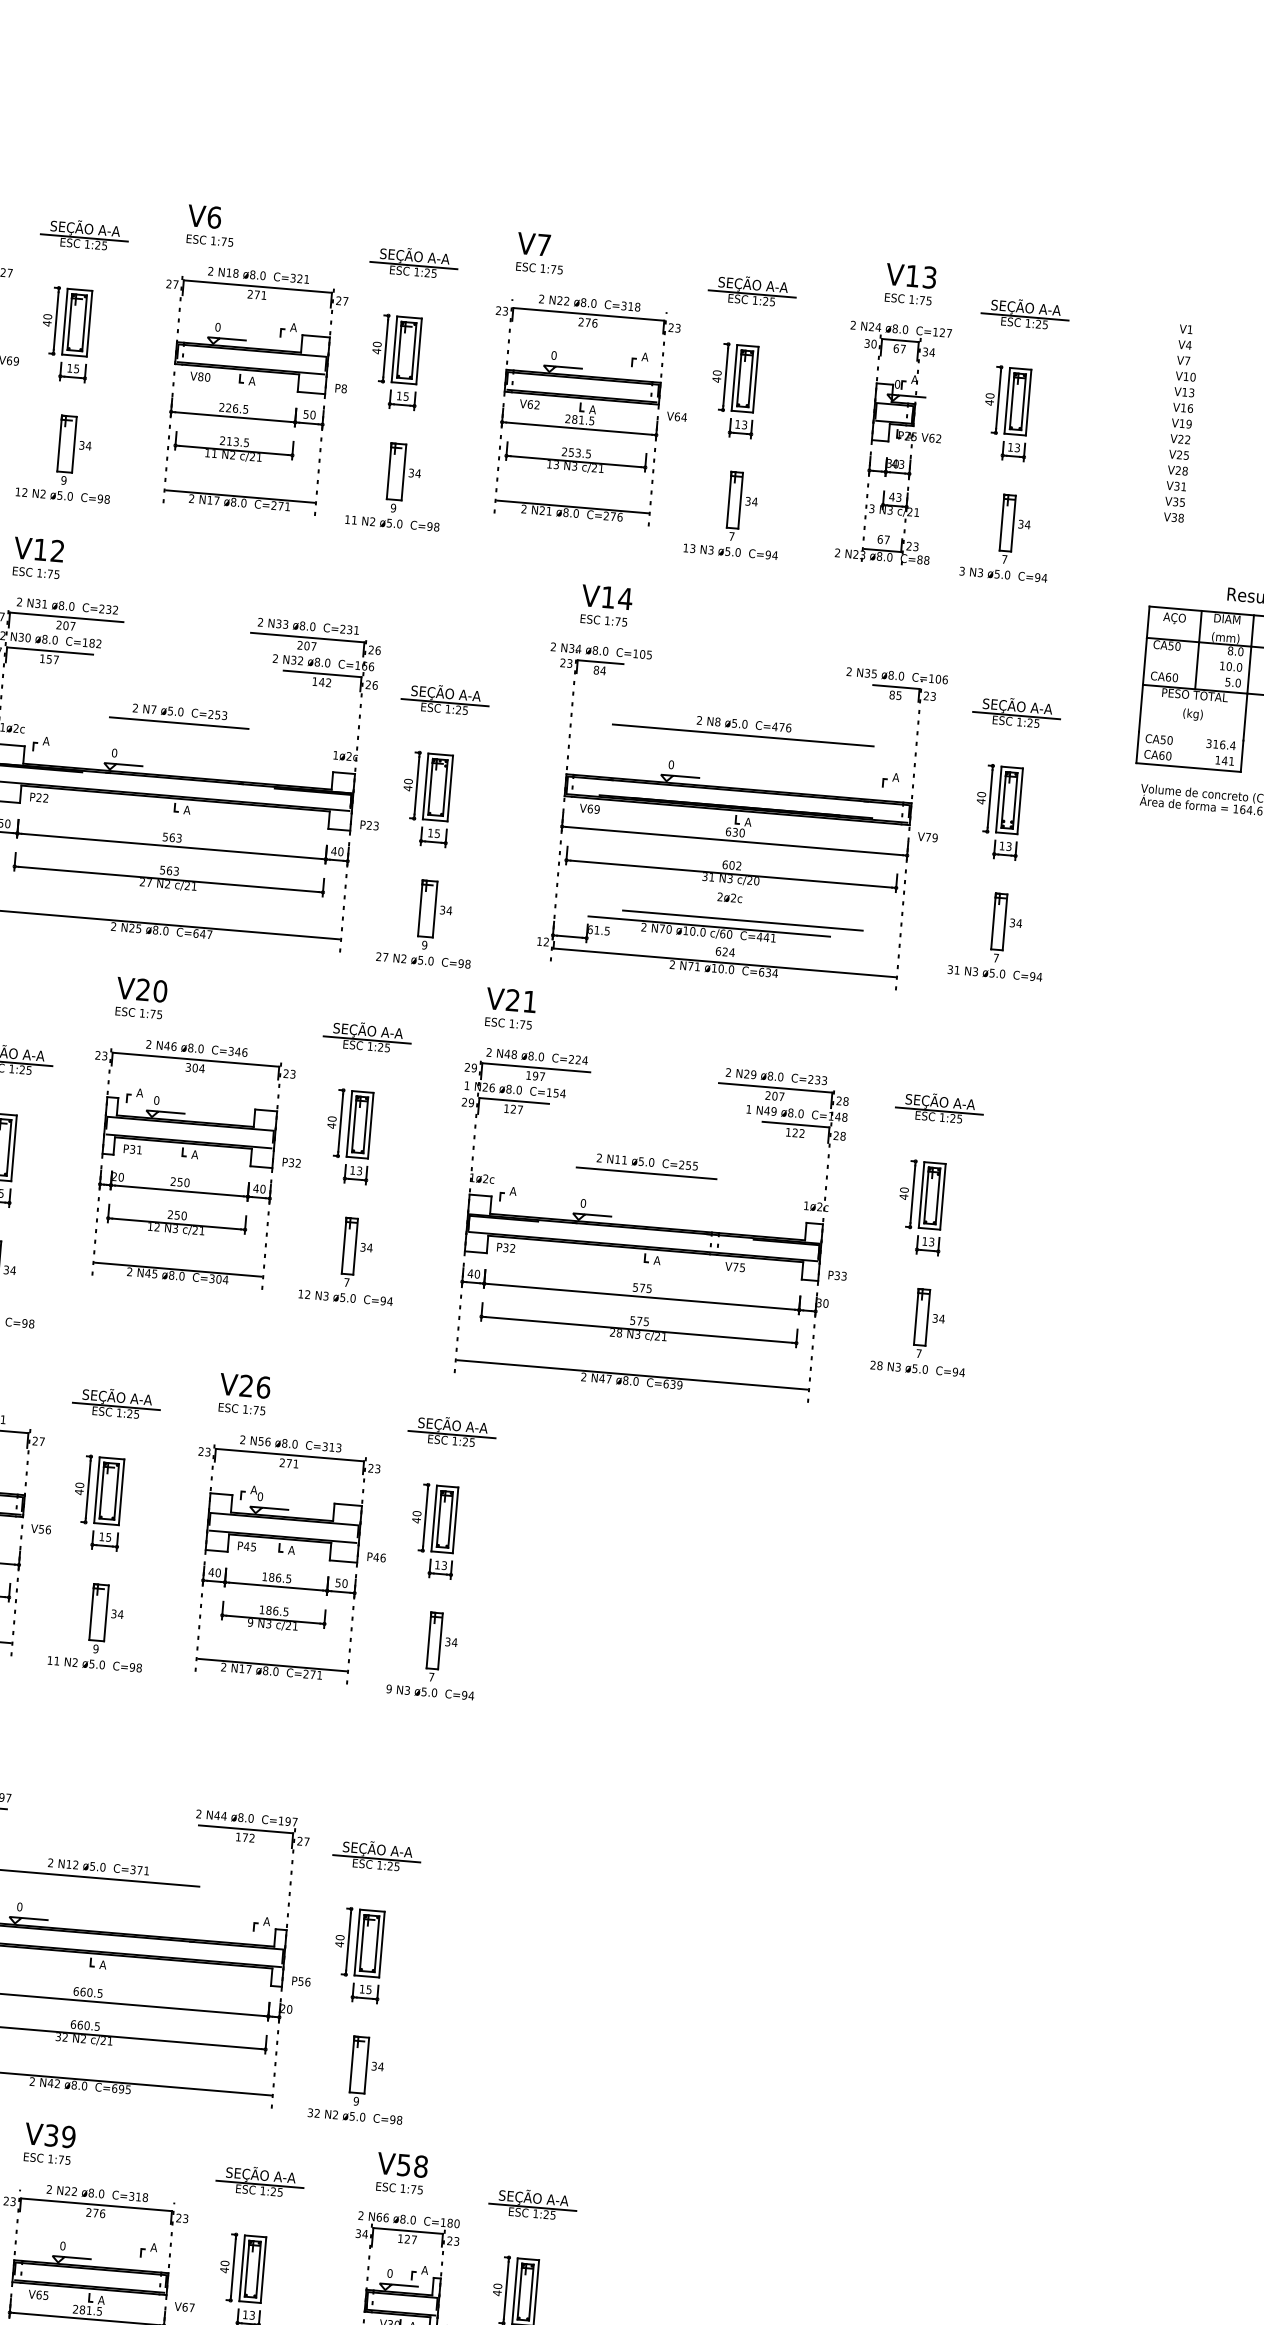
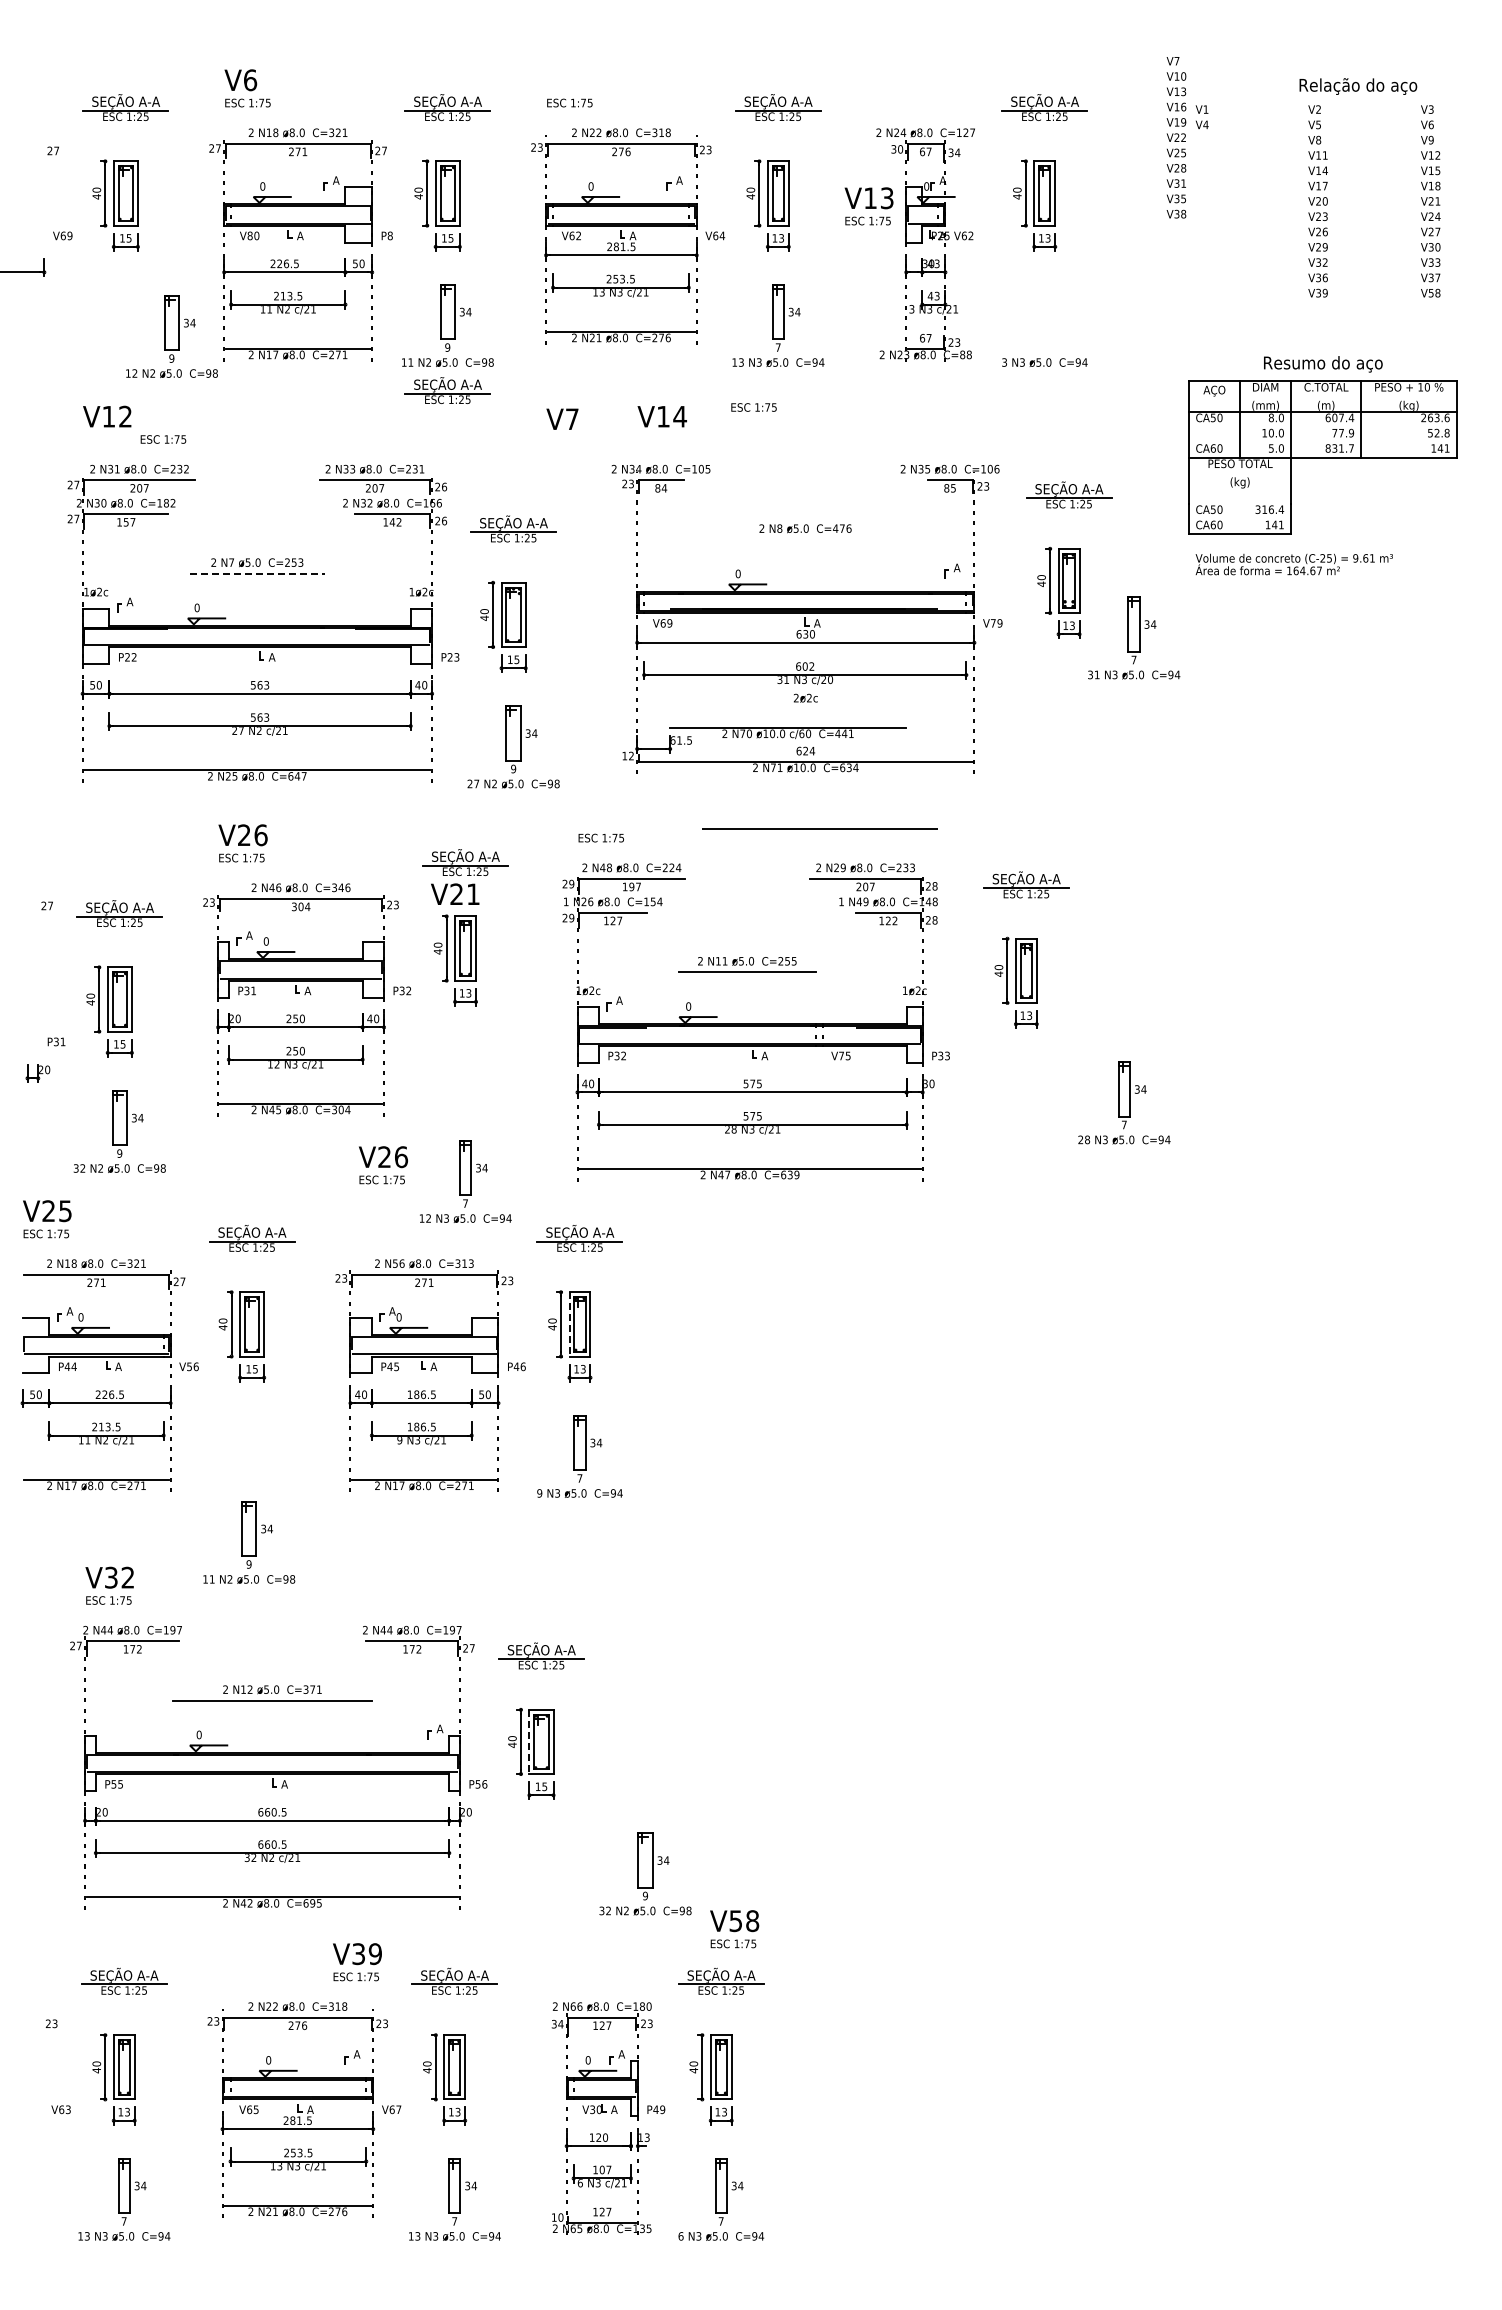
text: (534, 243) -> (562, 418), moved
text: (909, 284) -> (868, 206), moved
text: (1180, 439) -> (1176, 137), moved
part: (65, 457) -> (171, 336), moved
part: (1015, 529) -> (1052, 317), removed
part: (389, 552) -> (447, 390), added
text: (36, 572) -> (163, 439), moved
text: (603, 620) -> (753, 407), moved
line: (179, 723) -> (257, 573), solid -> dashed
line: (743, 735) -> (805, 539), removed
line: (742, 919) -> (819, 828), moved
part: (998, 935) -> (1134, 637), moved
text: (159, 990) -> (260, 834), V20 -> V26
text: (511, 999) -> (455, 893), moved
part: (348, 1259) -> (465, 1181), moved
part: (921, 1330) -> (1124, 1102), moved
text: (244, 1394) -> (383, 1165), moved
line: (434, 1518) -> (569, 1324), solid -> dashed
part: (98, 1626) -> (249, 1542), moved
line: (357, 1943) -> (529, 1742), solid -> dashed
part: (358, 2078) -> (645, 1873), moved
text: (49, 2144) -> (357, 1962), moved
text: (401, 2173) -> (734, 1929), moved

